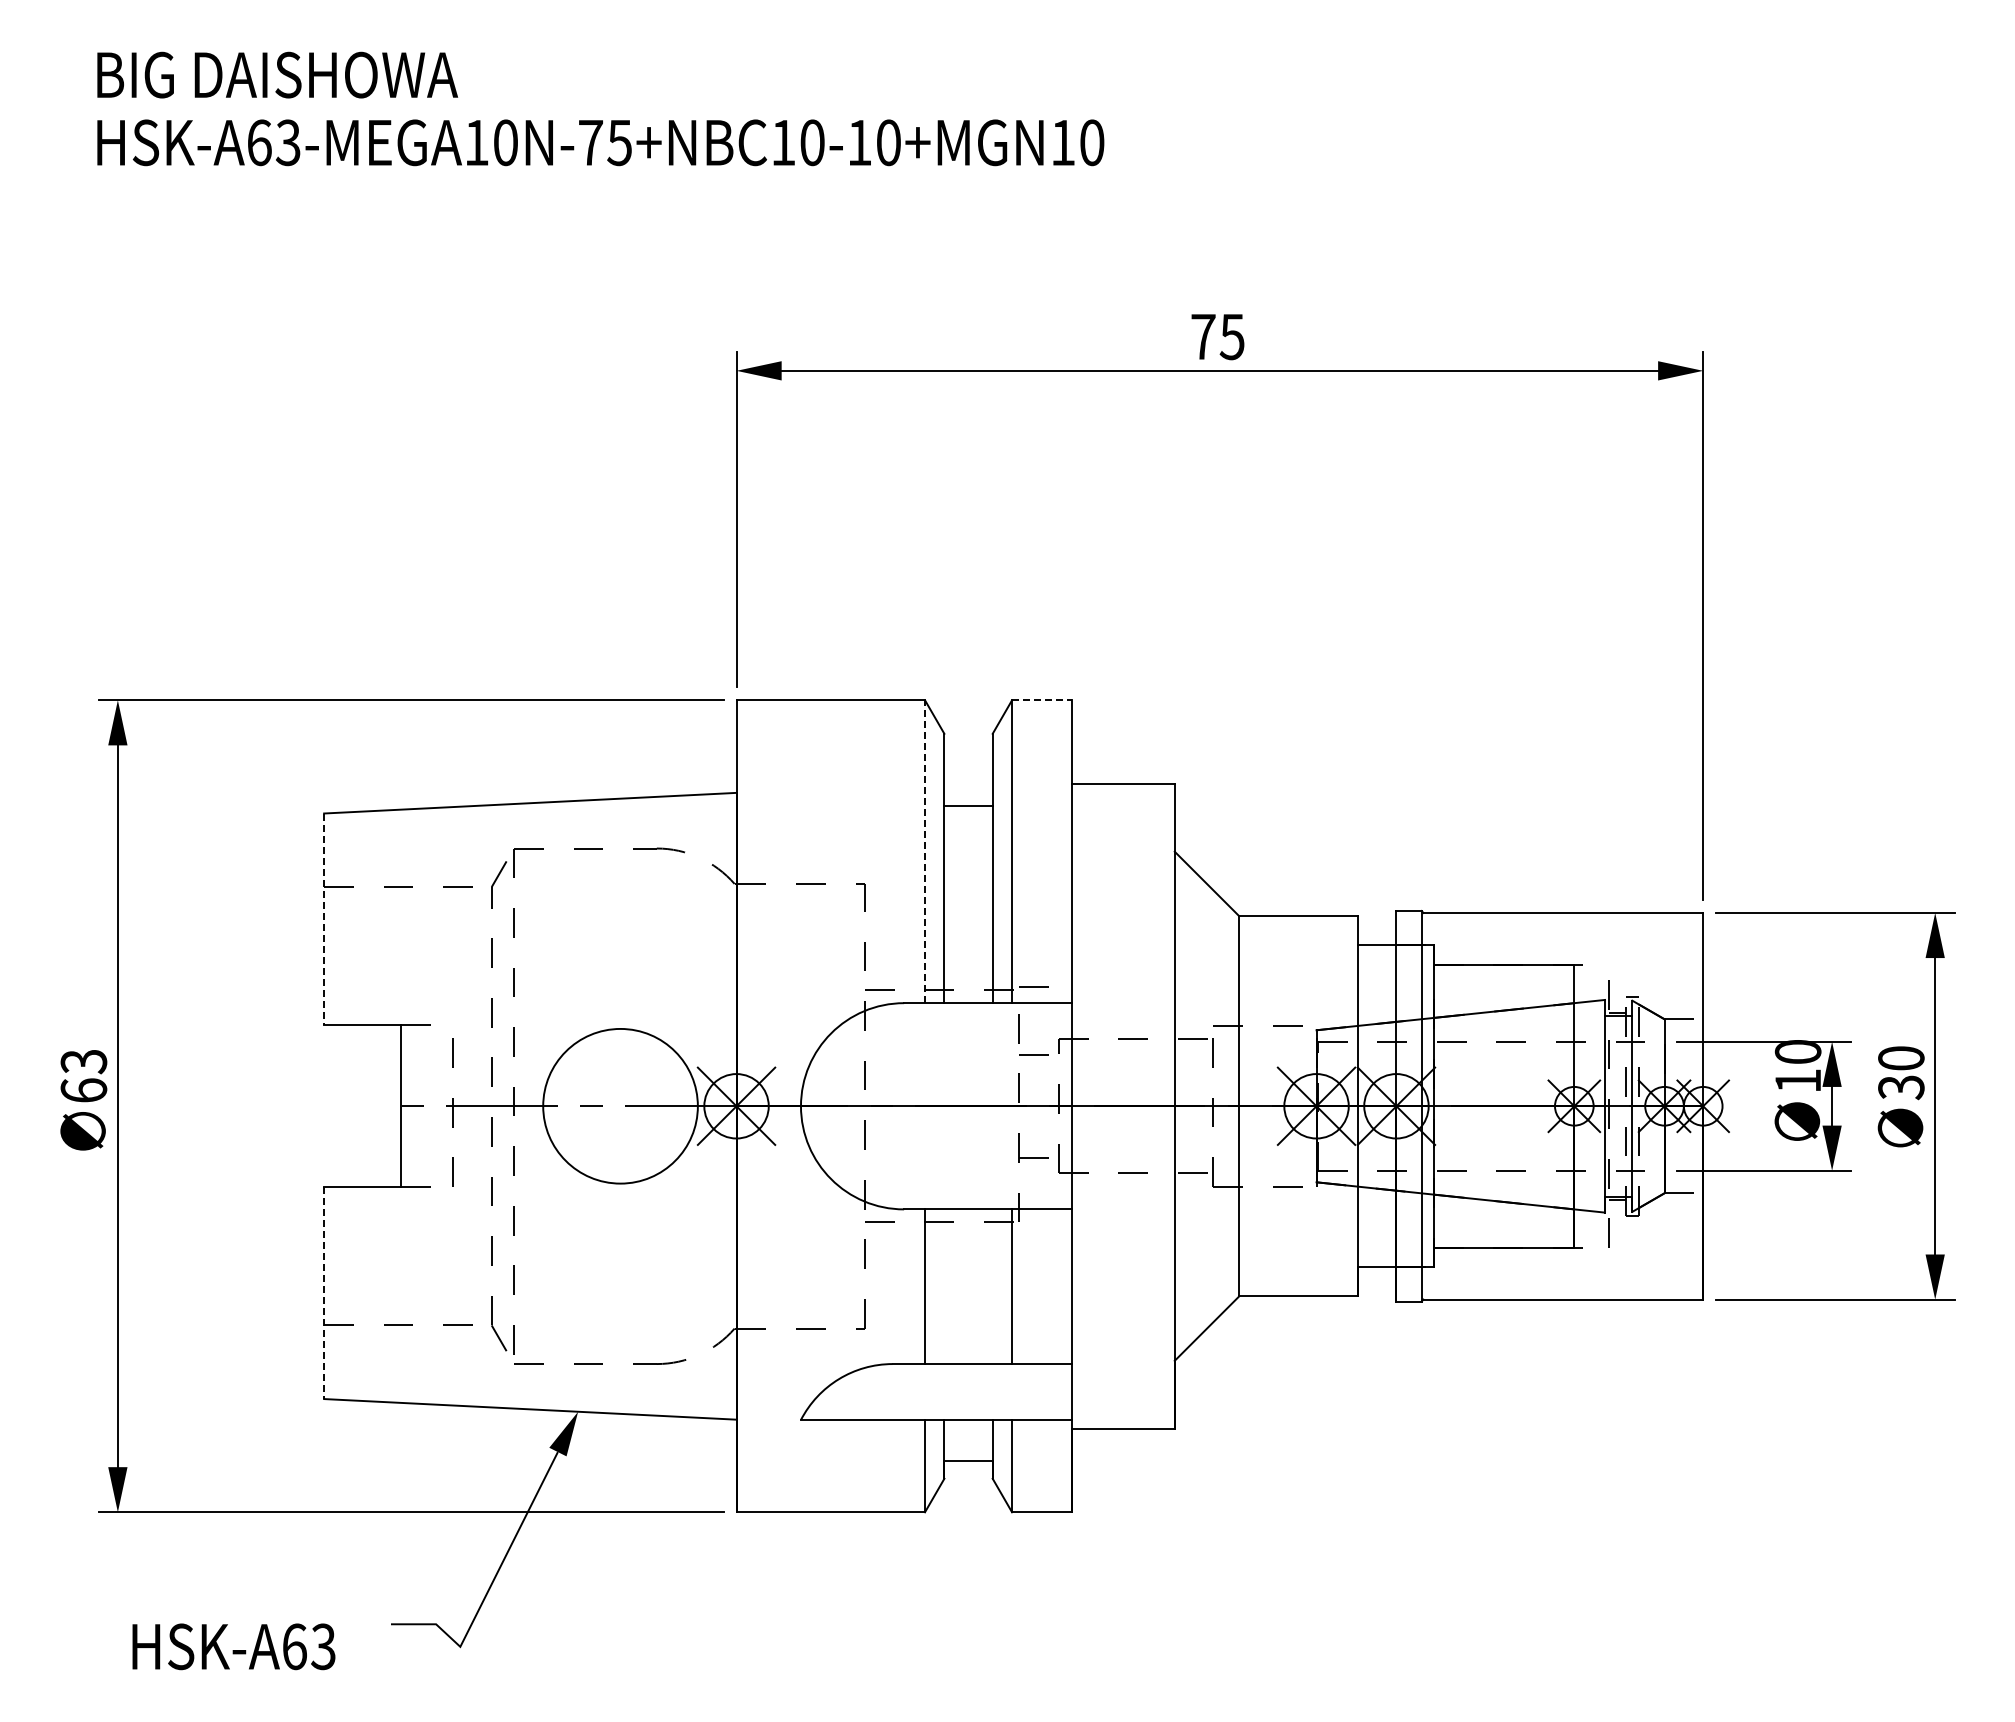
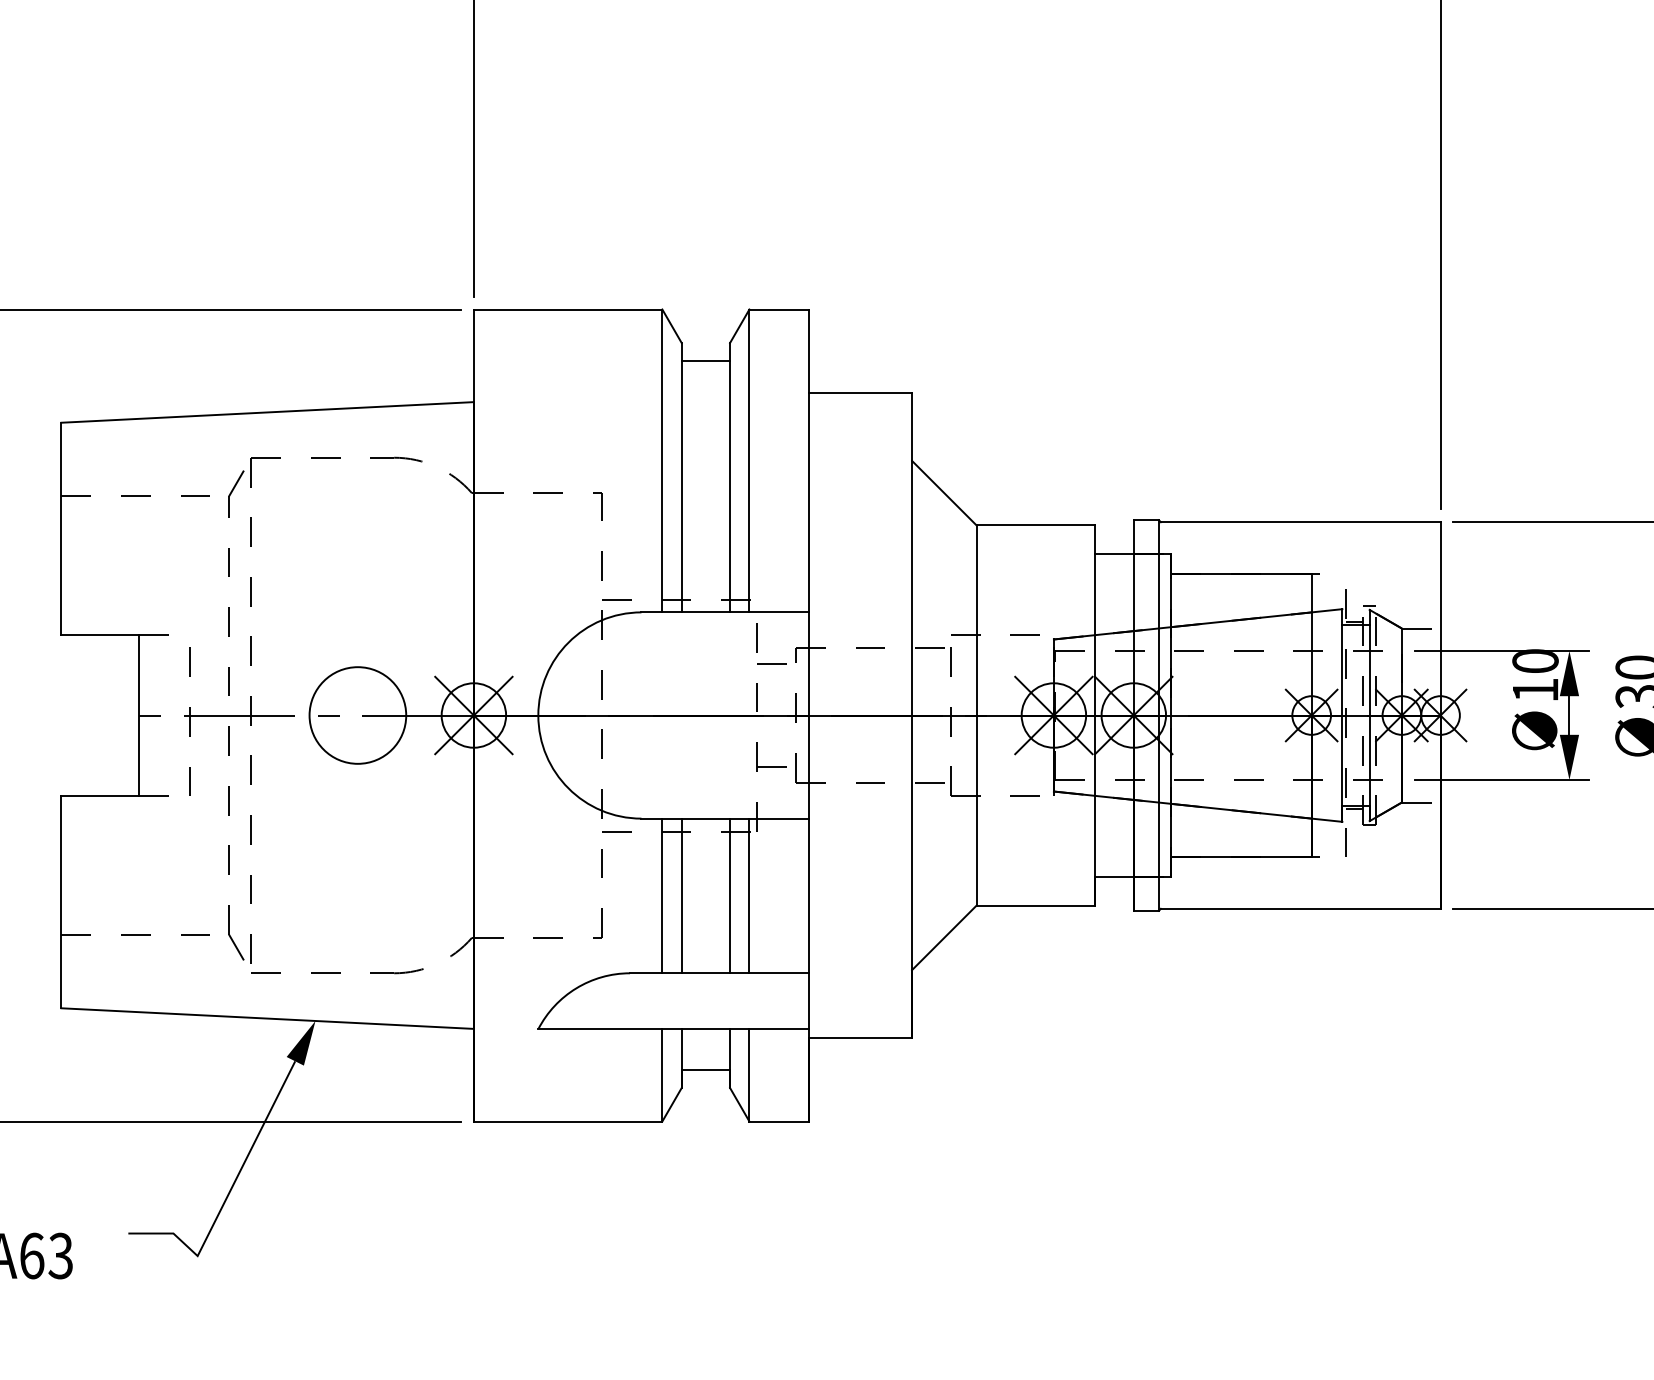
line: (1041, 700) -> (778, 309), dashed -> solid
line: (968, 805) -> (705, 360), moved
line: (925, 851) -> (662, 460), dashed -> solid
line: (324, 919) -> (61, 528), dashed -> solid
line: (1033, 986) -> (770, 595), removed
circle: (620, 1105) -> (357, 714), size x0.62
line: (944, 1286) -> (681, 895), added
line: (992, 1286) -> (729, 895), added
line: (324, 1293) -> (61, 902), dashed -> solid

